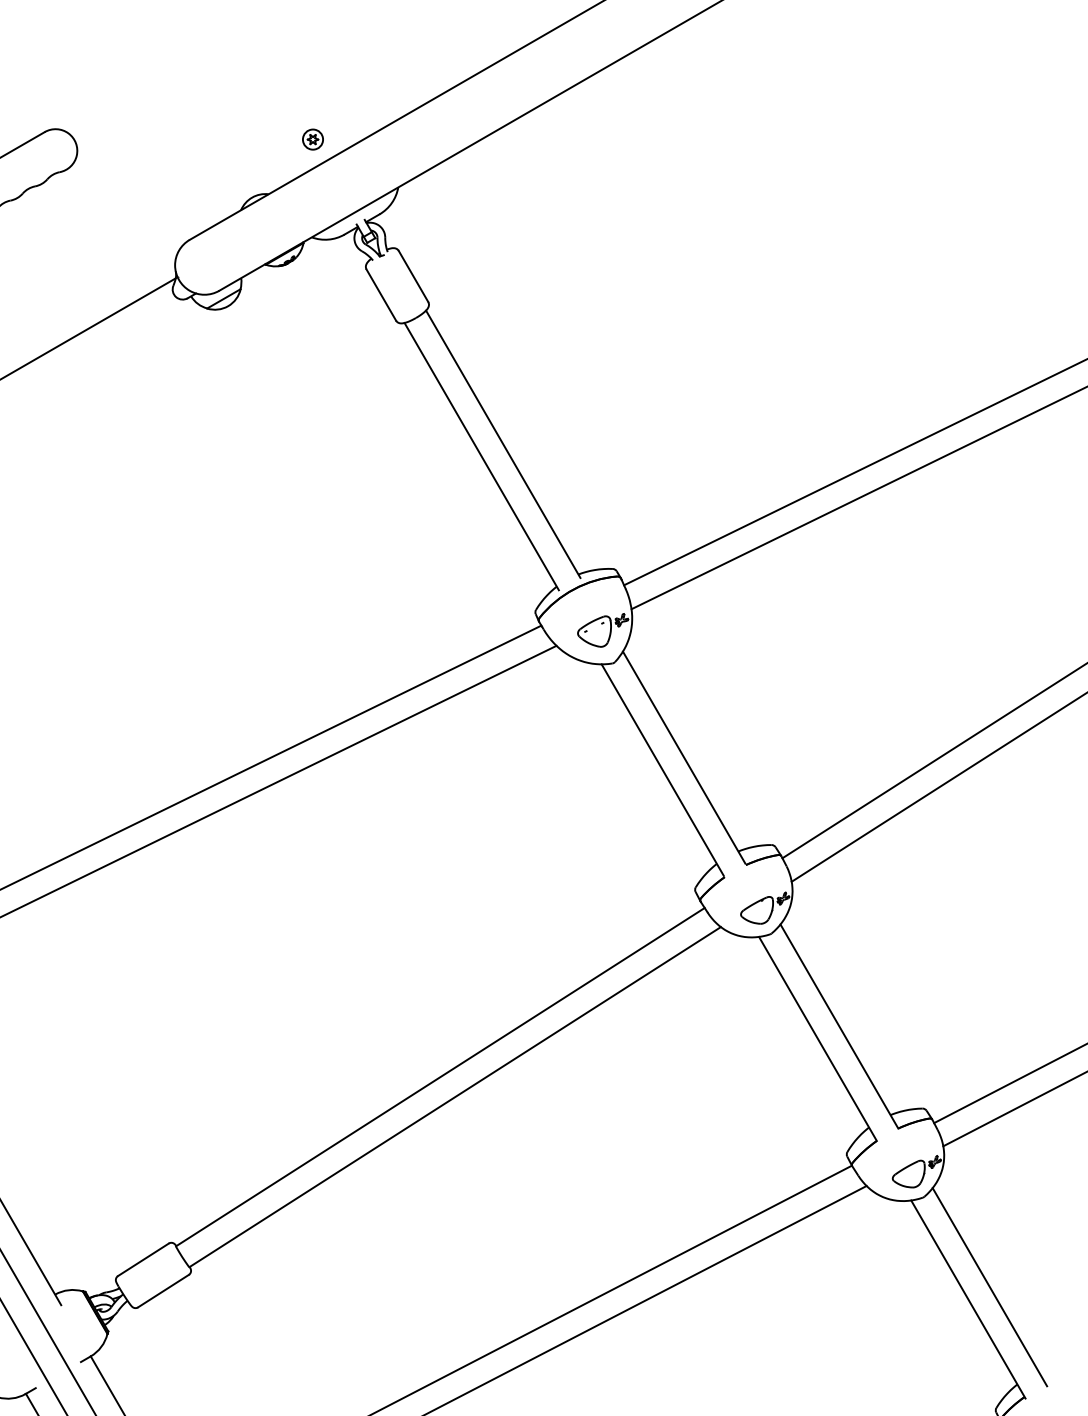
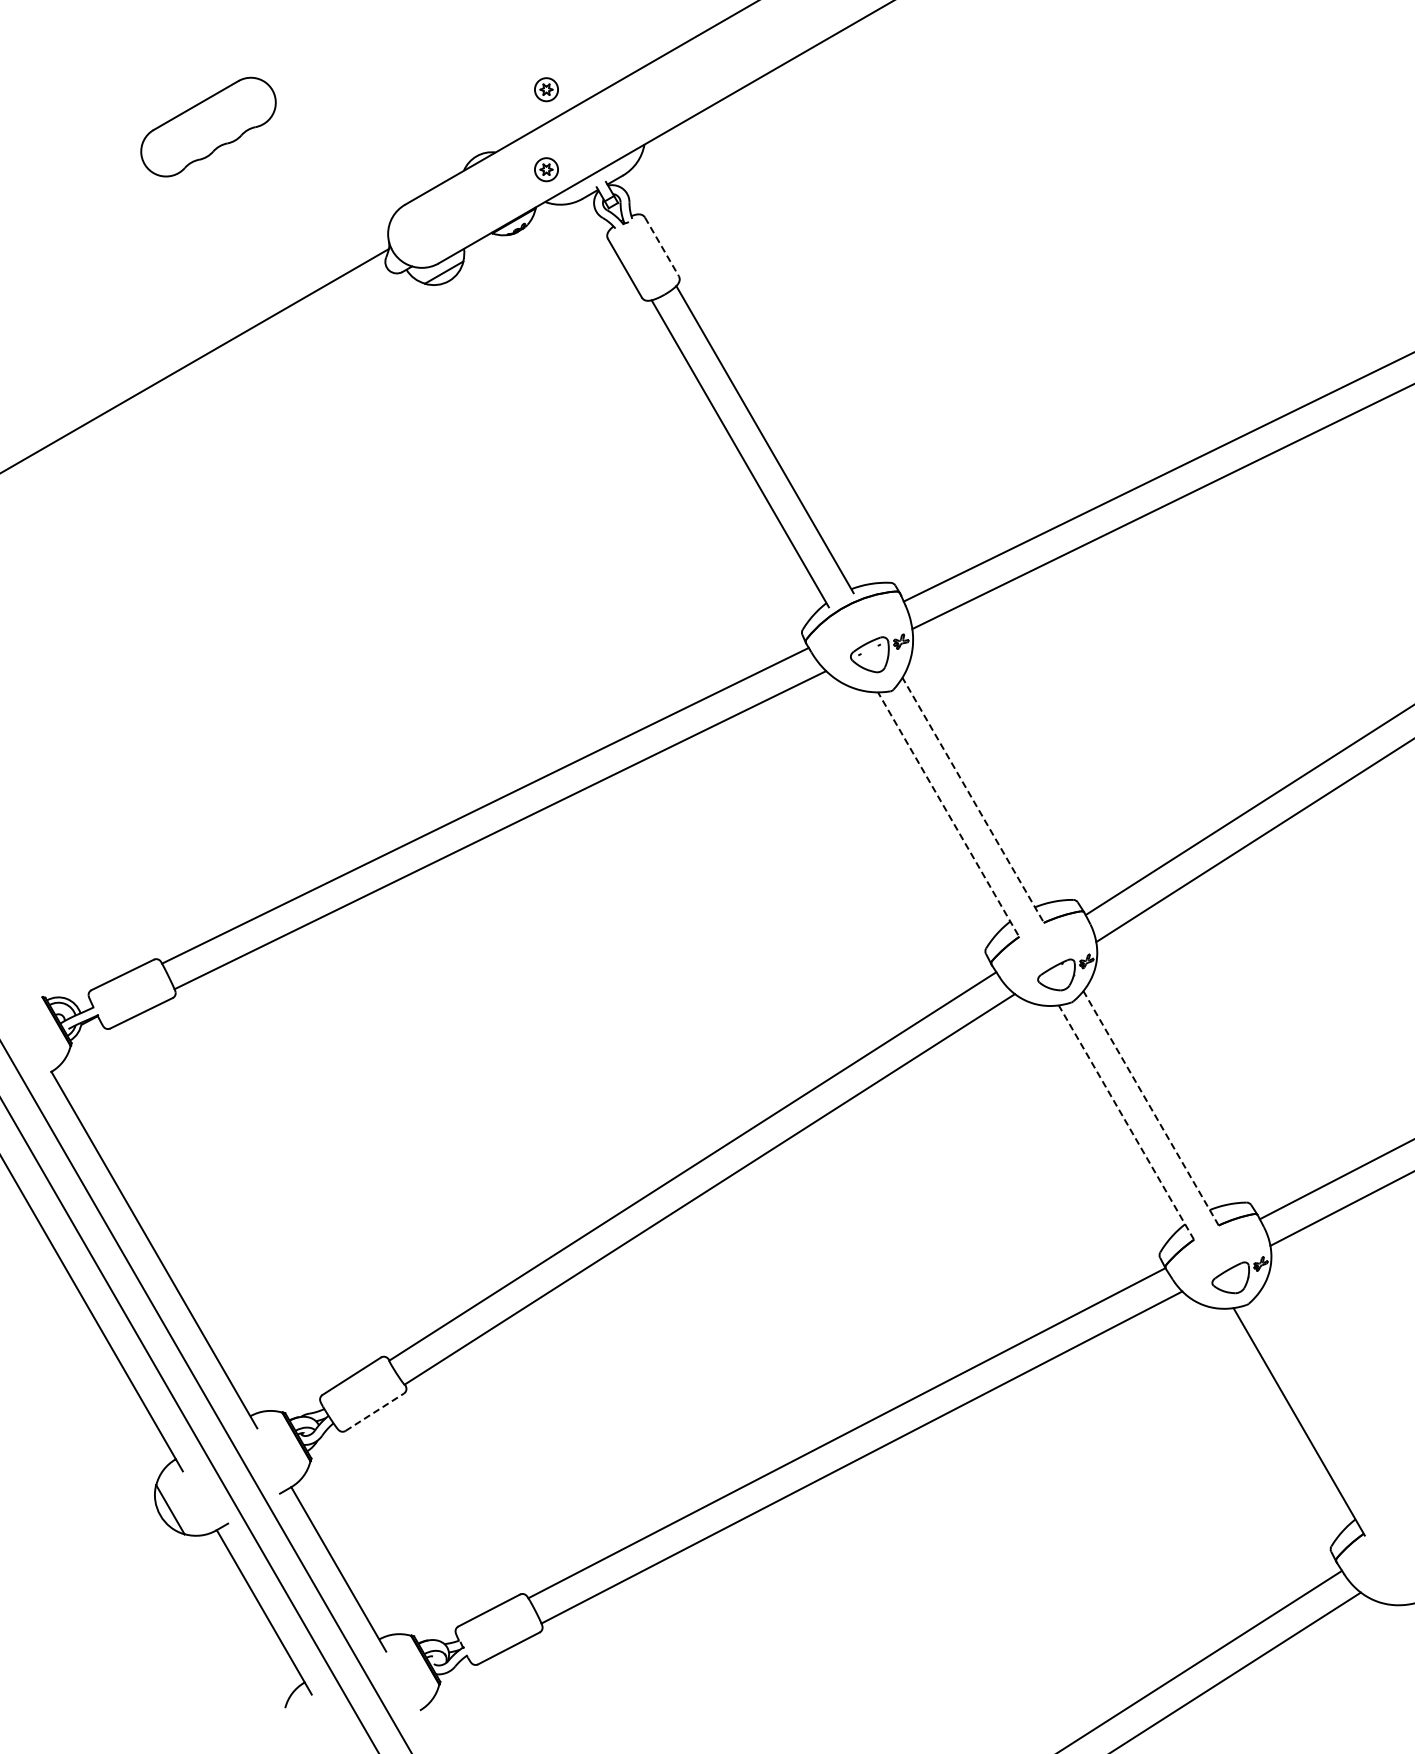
part: (313, 209) -> (546, 169), added
line: (413, 276) -> (661, 246), solid -> dashed
line: (683, 757) -> (972, 799), solid -> dashed
line: (662, 769) -> (947, 813), solid -> dashed
line: (838, 1025) -> (1150, 1107), solid -> dashed
line: (818, 1038) -> (1126, 1122), solid -> dashed
line: (989, 1287) -> (1323, 1407), removed
line: (163, 1291) -> (374, 1412), solid -> dashed

